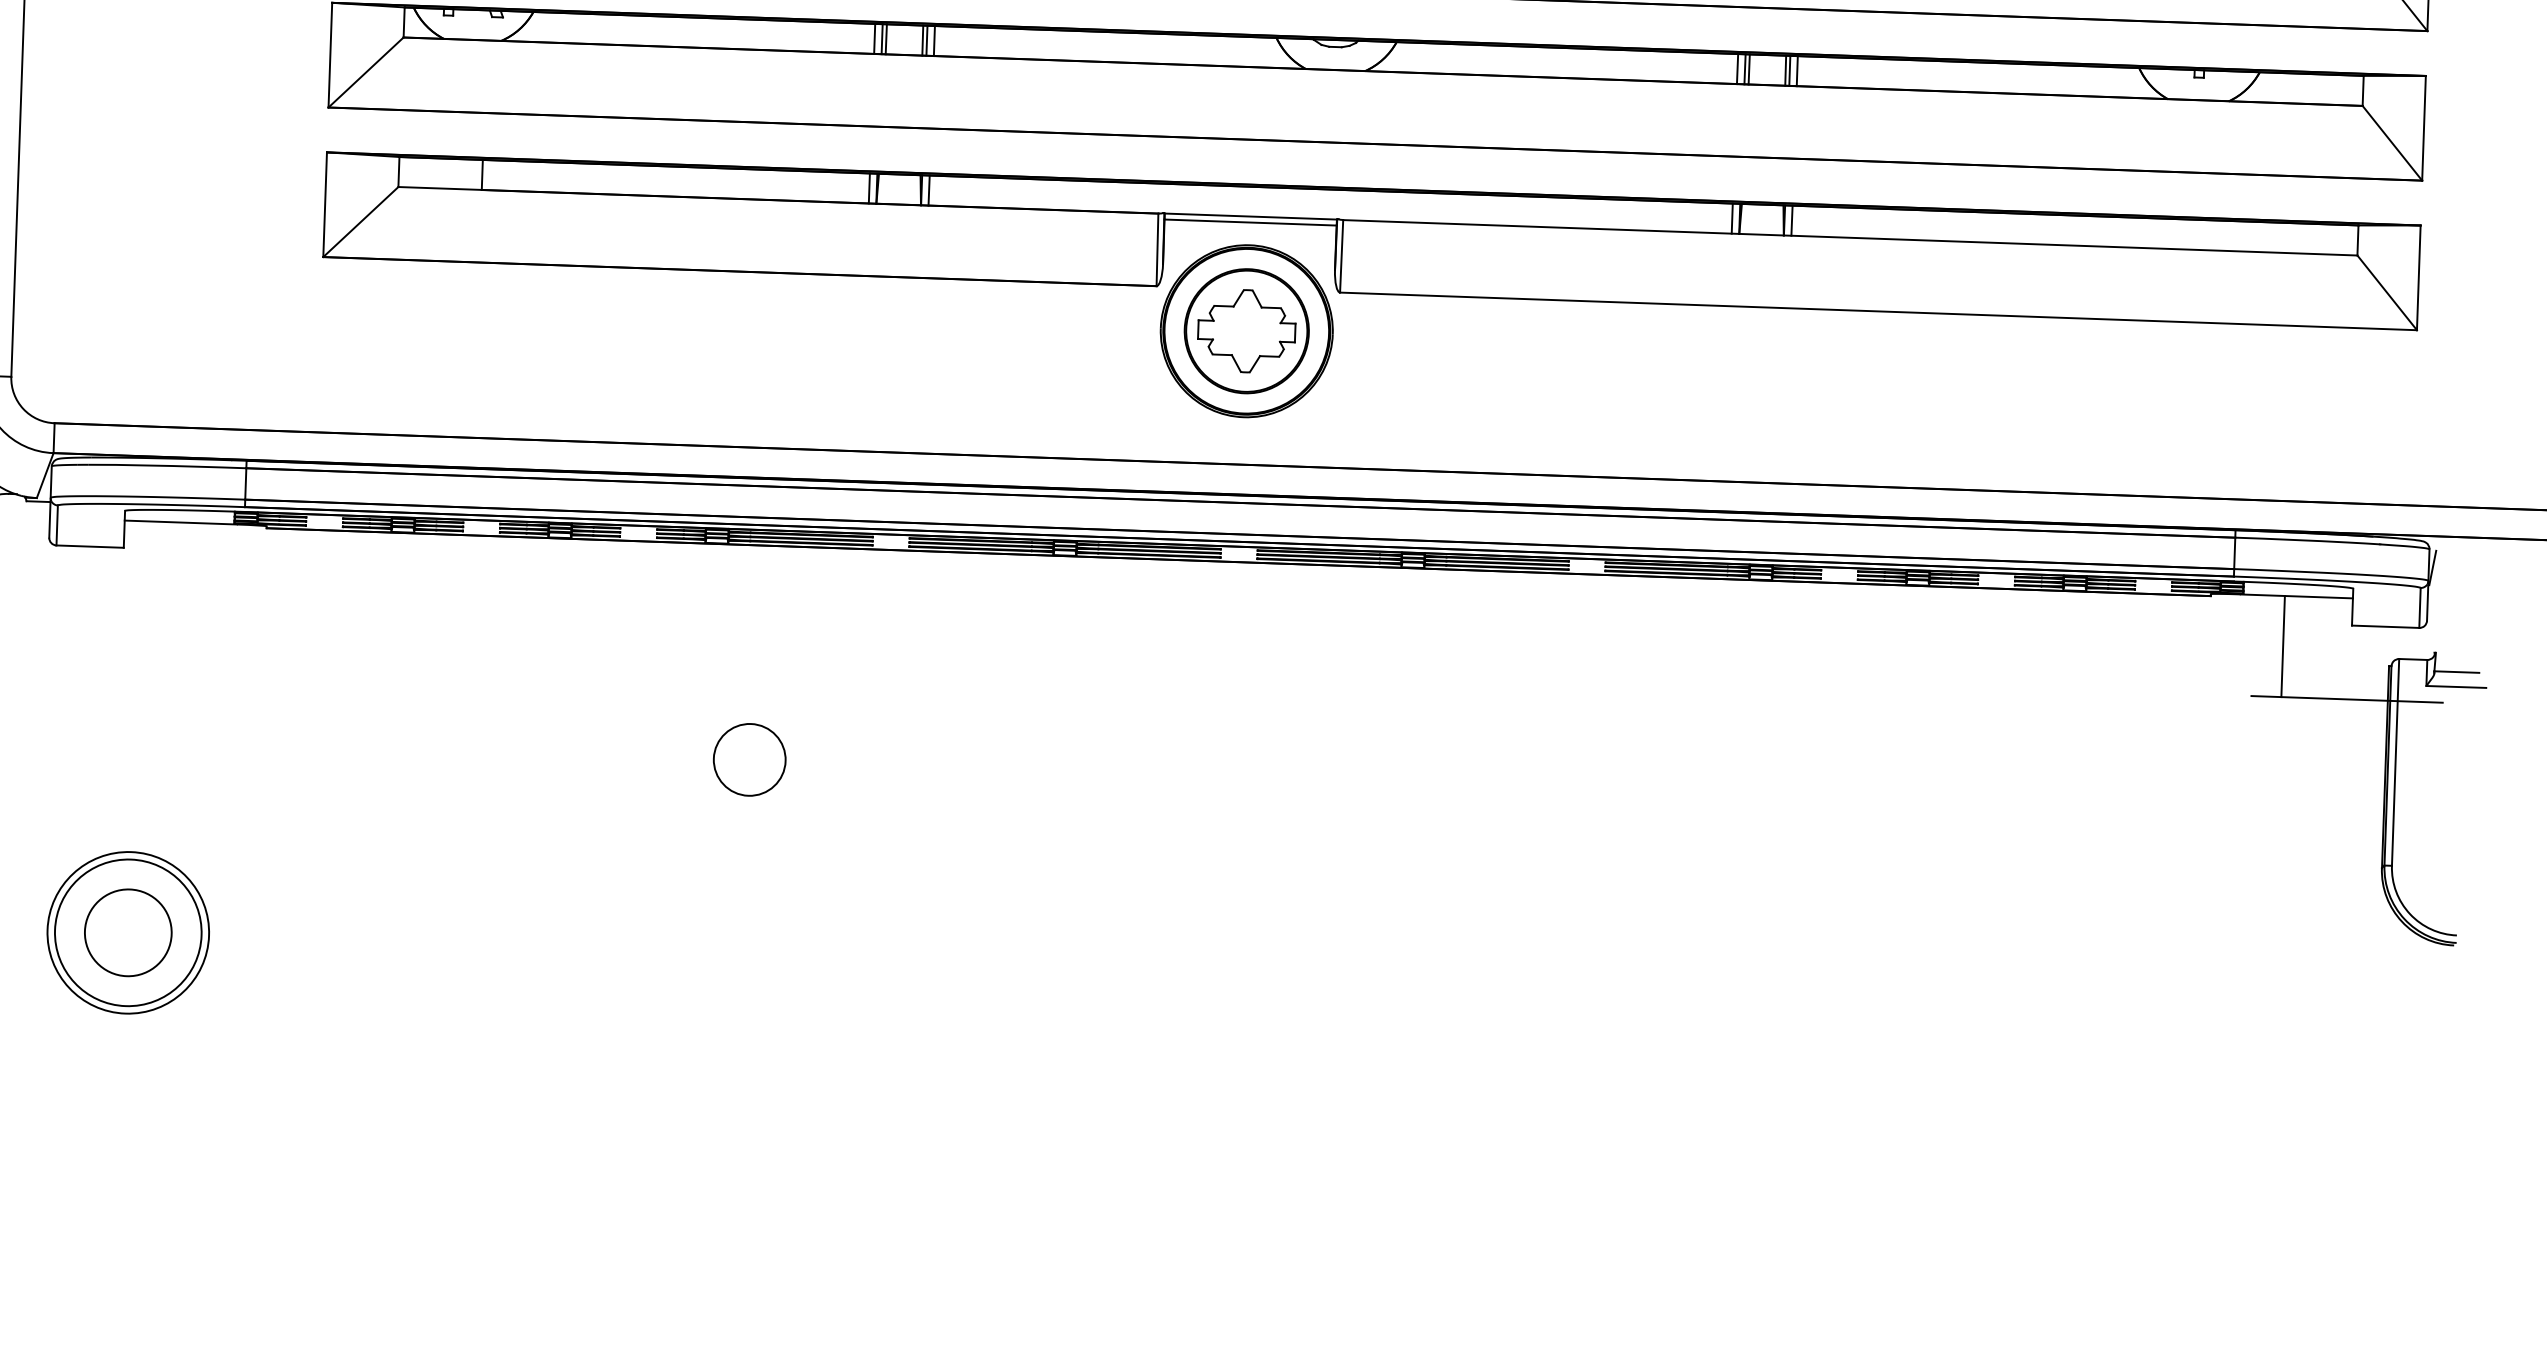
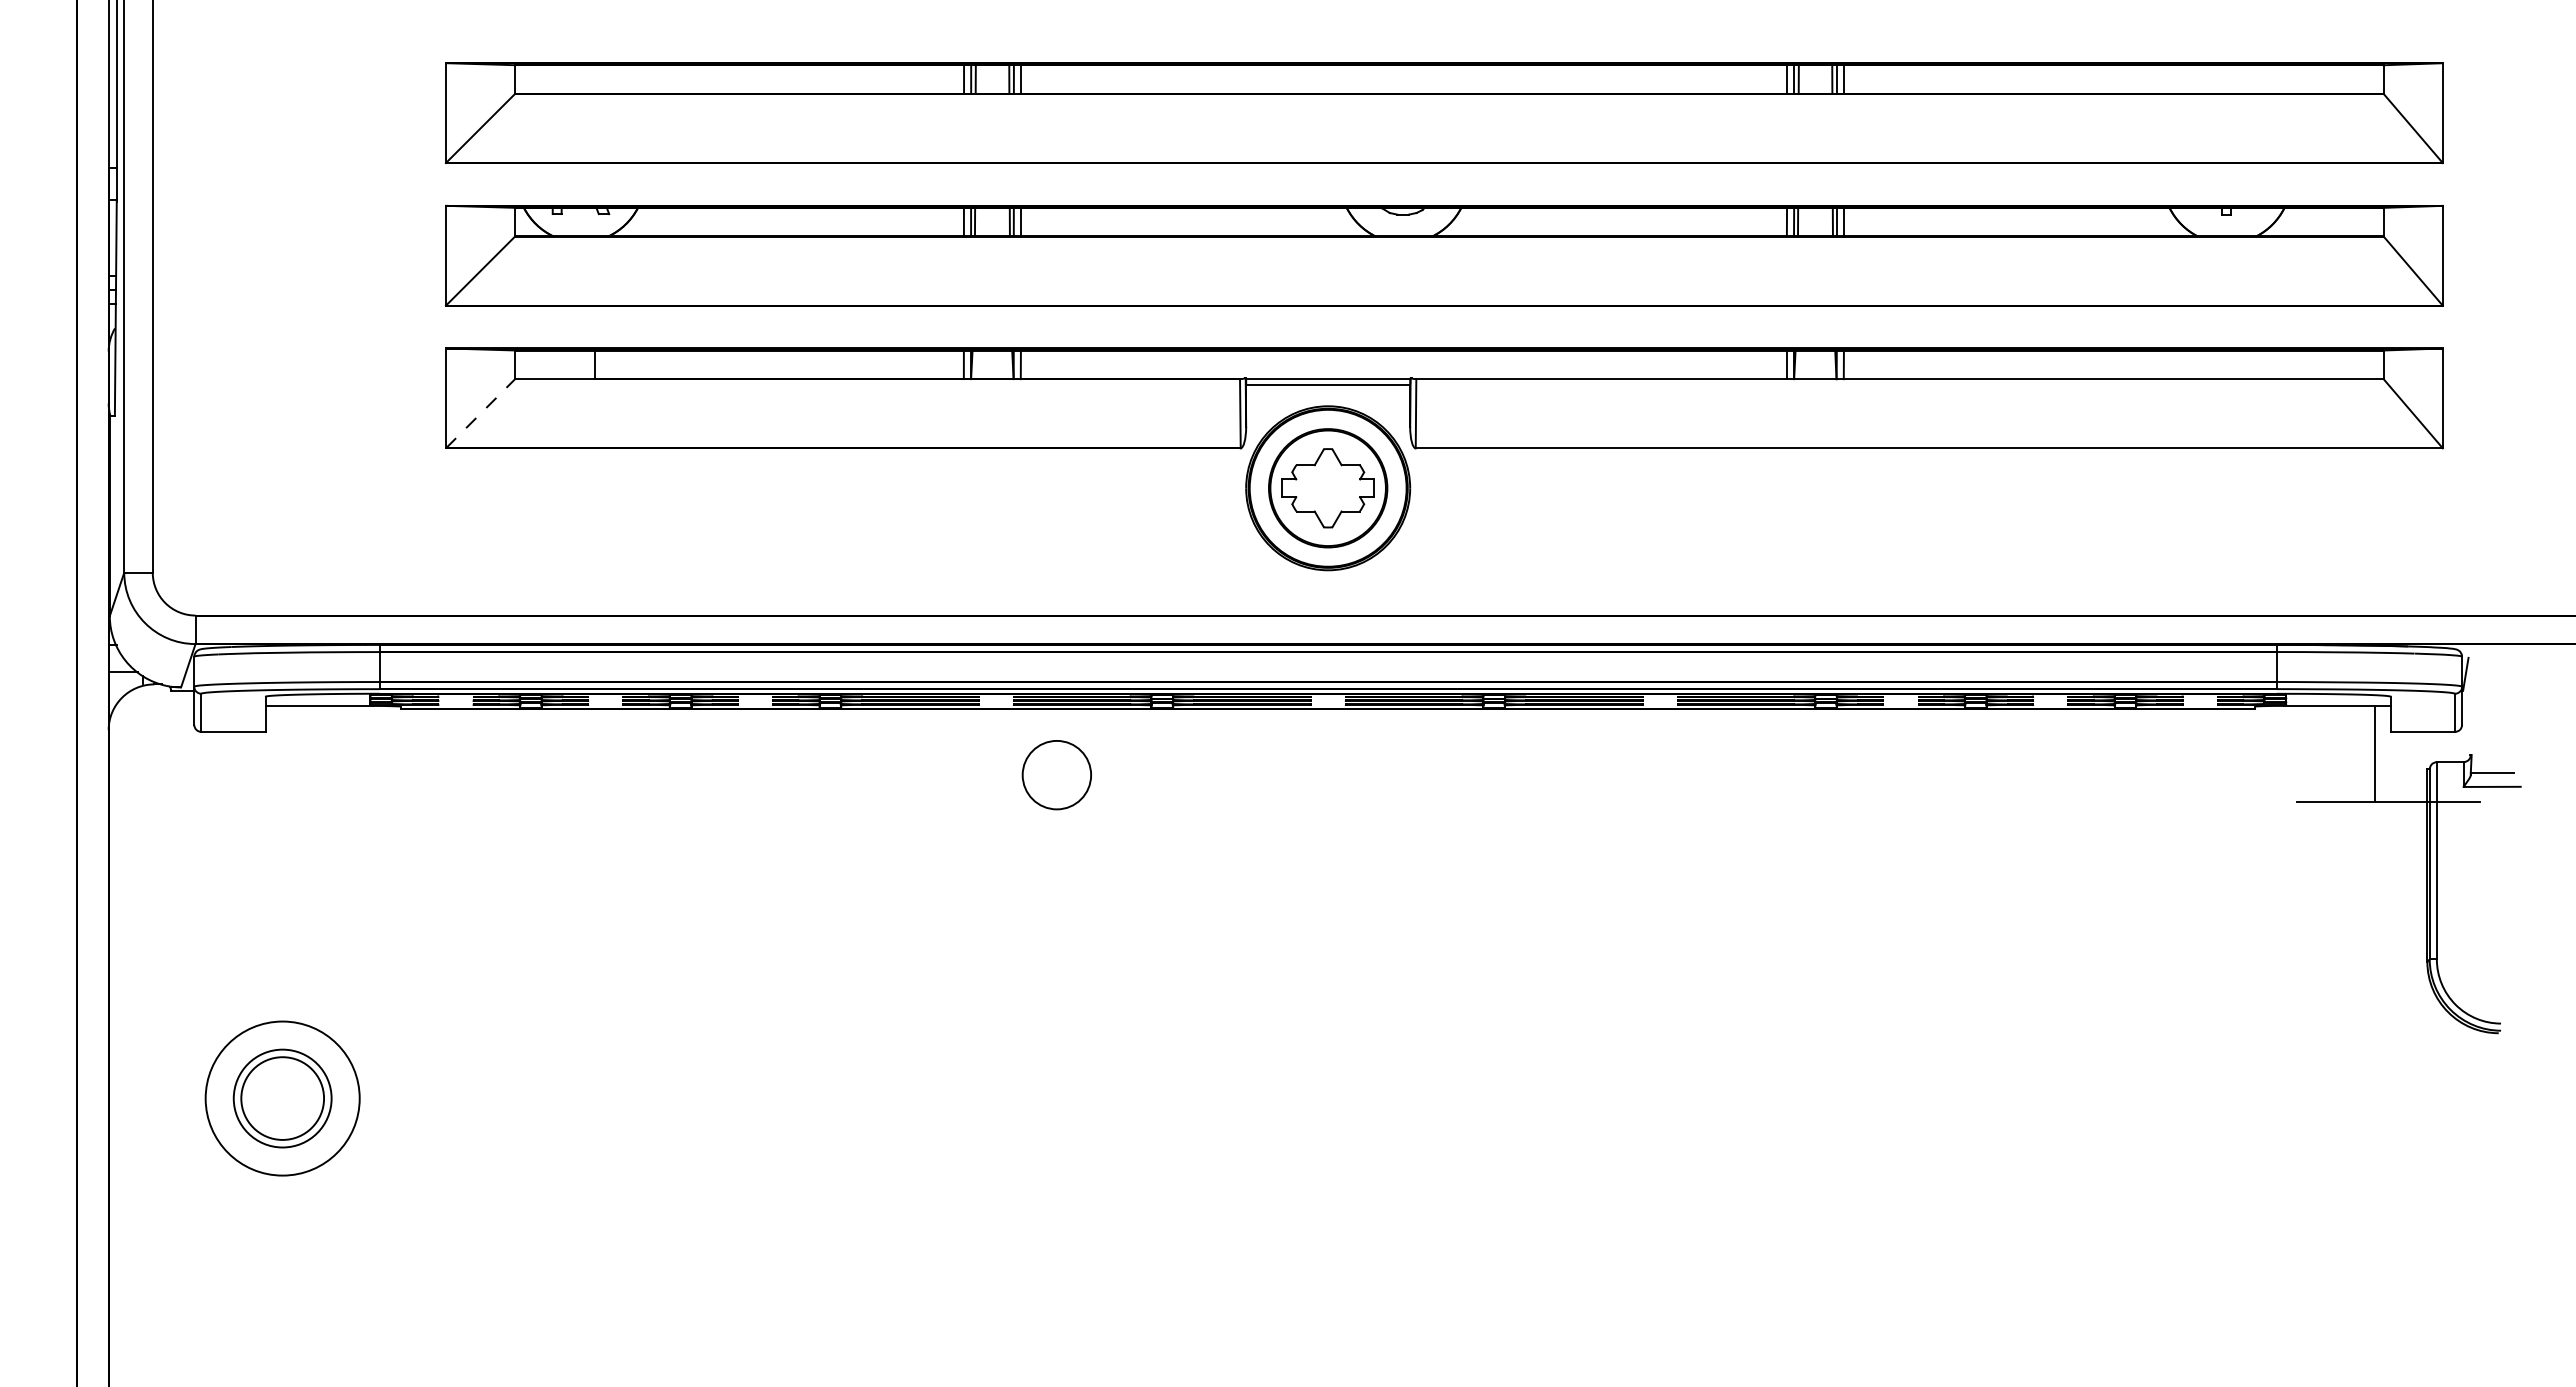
line: (360, 221) -> (480, 413), solid -> dashed
line: (2282, 645) -> (2374, 753), moved
circle: (749, 760) -> (1056, 775), moved
circle: (128, 932) -> (282, 1098), size x0.7

